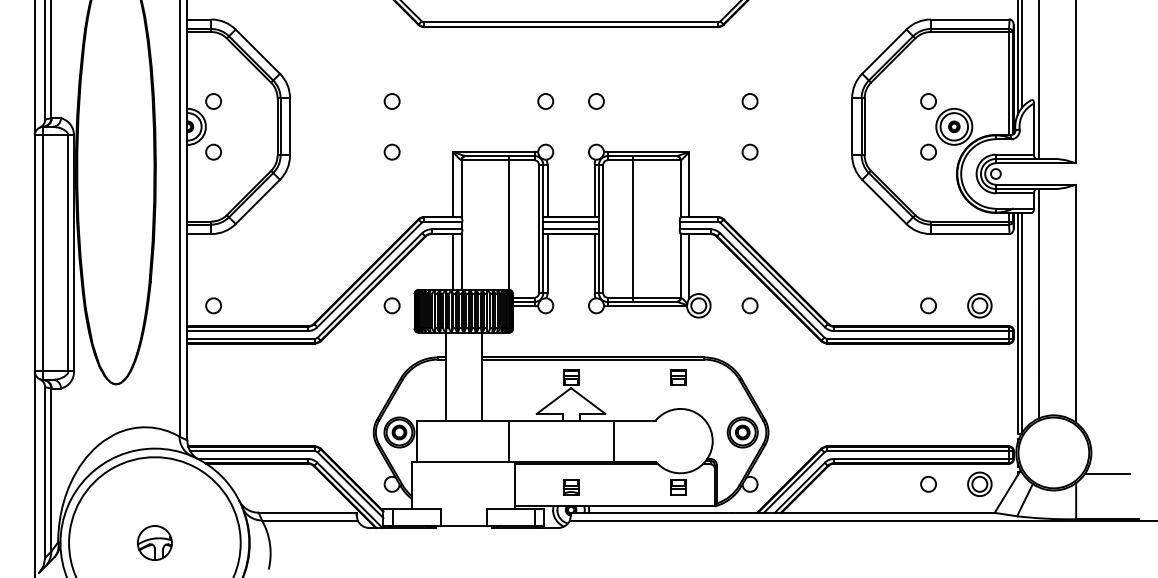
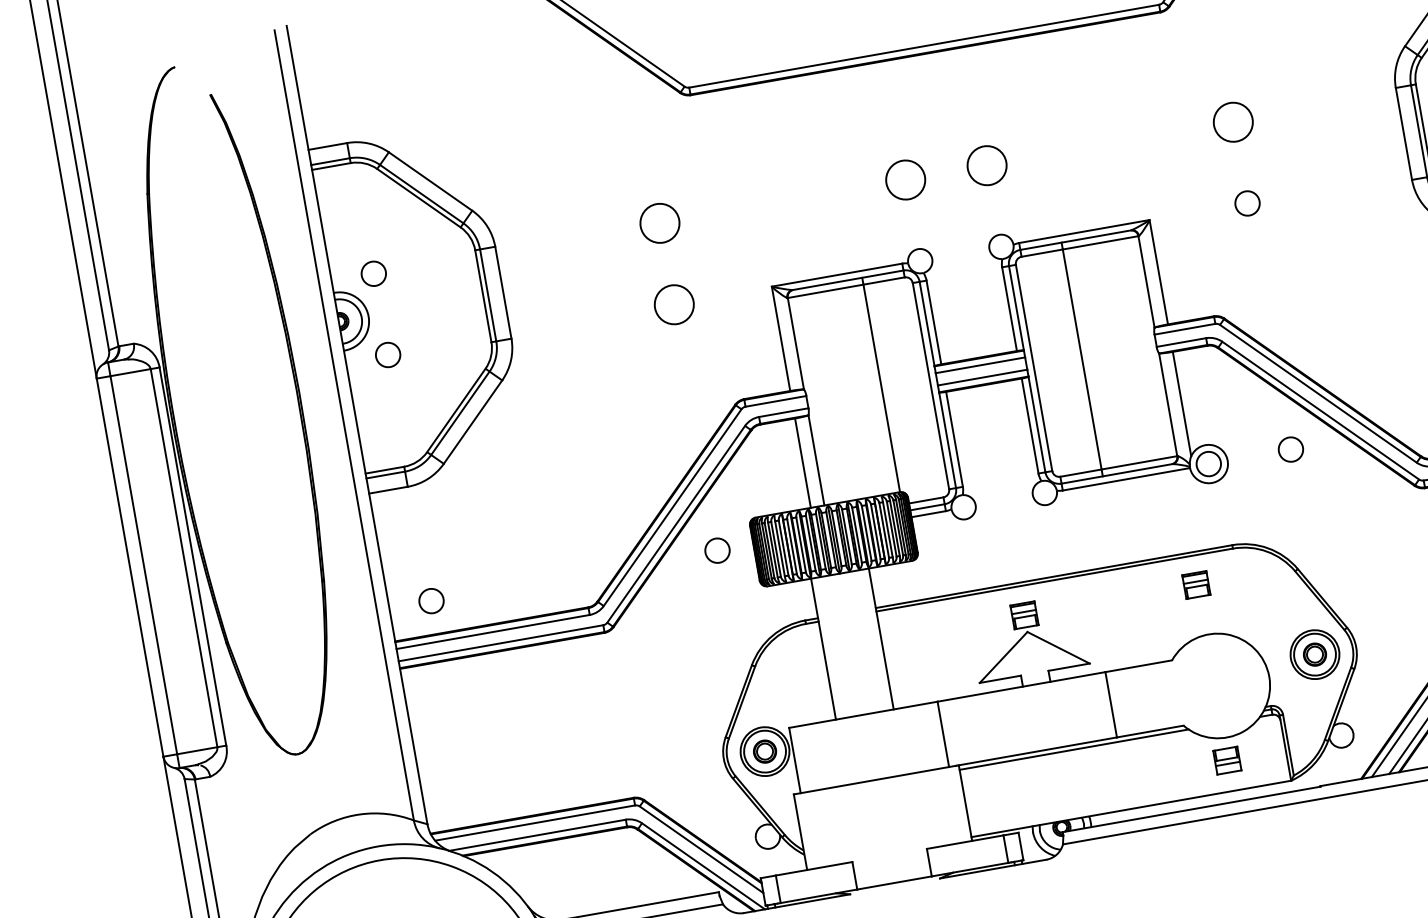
circle: (391, 101) -> (658, 223), size x1.6
circle: (545, 101) -> (905, 180), size x1.6
circle: (596, 101) -> (987, 165), size x1.6
circle: (749, 101) -> (1232, 122), size x1.6
circle: (391, 151) -> (672, 303), size x1.6
part: (571, 487) -> (1056, 791), removed

